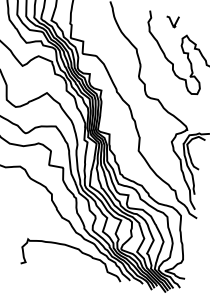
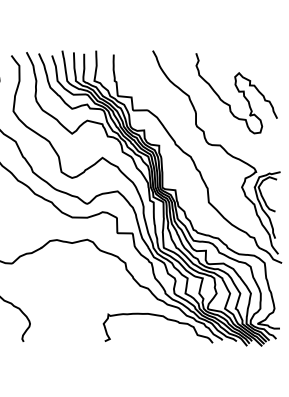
curve: (171, 21) -> (220, 60), removed

